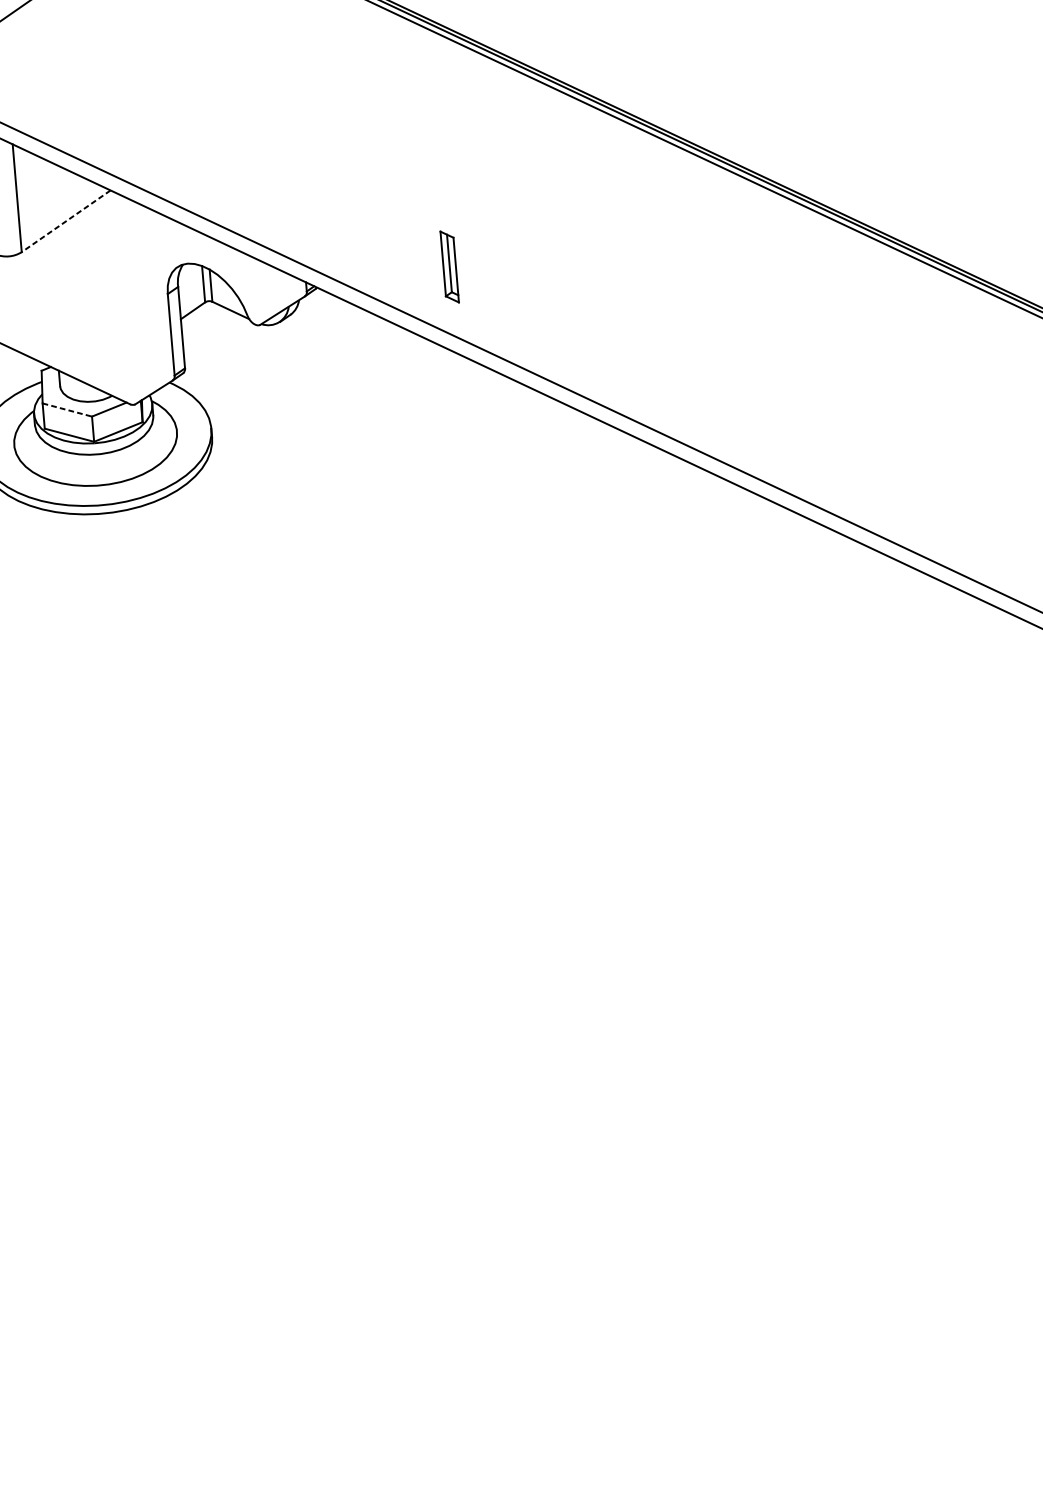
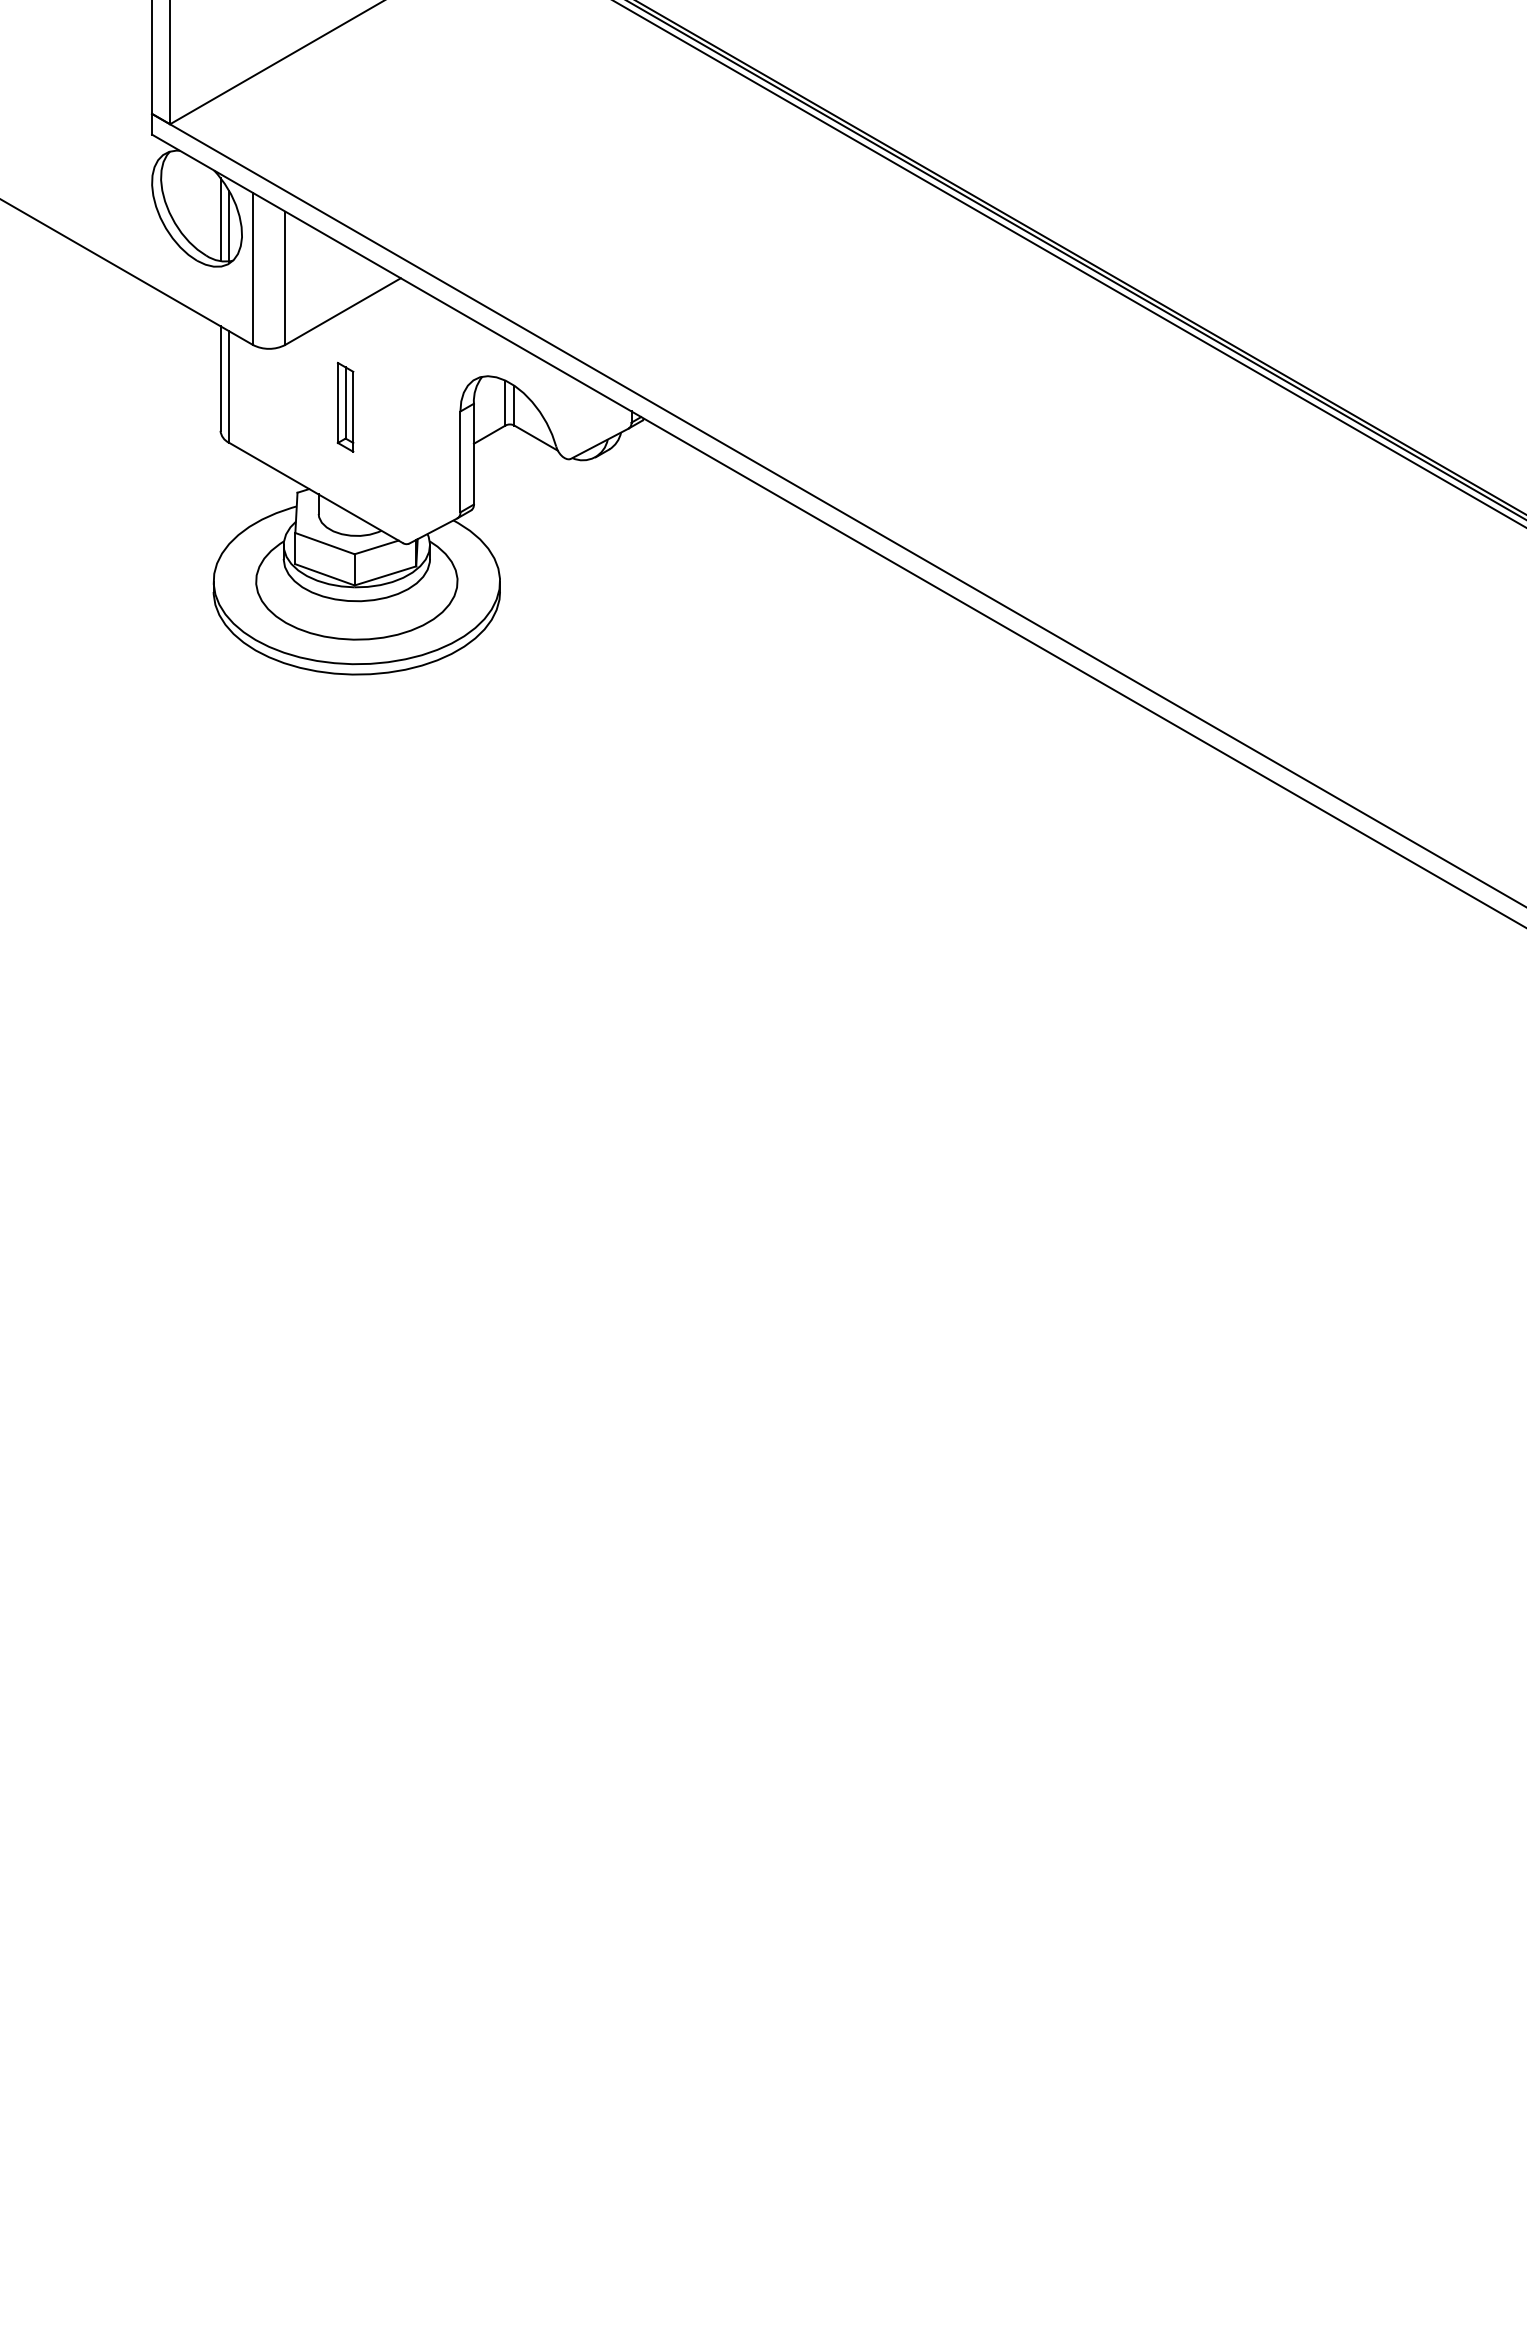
line: (66, 221) -> (343, 311), dashed -> solid
part: (449, 266) -> (345, 406), moved
line: (67, 409) -> (325, 543), dashed -> solid

